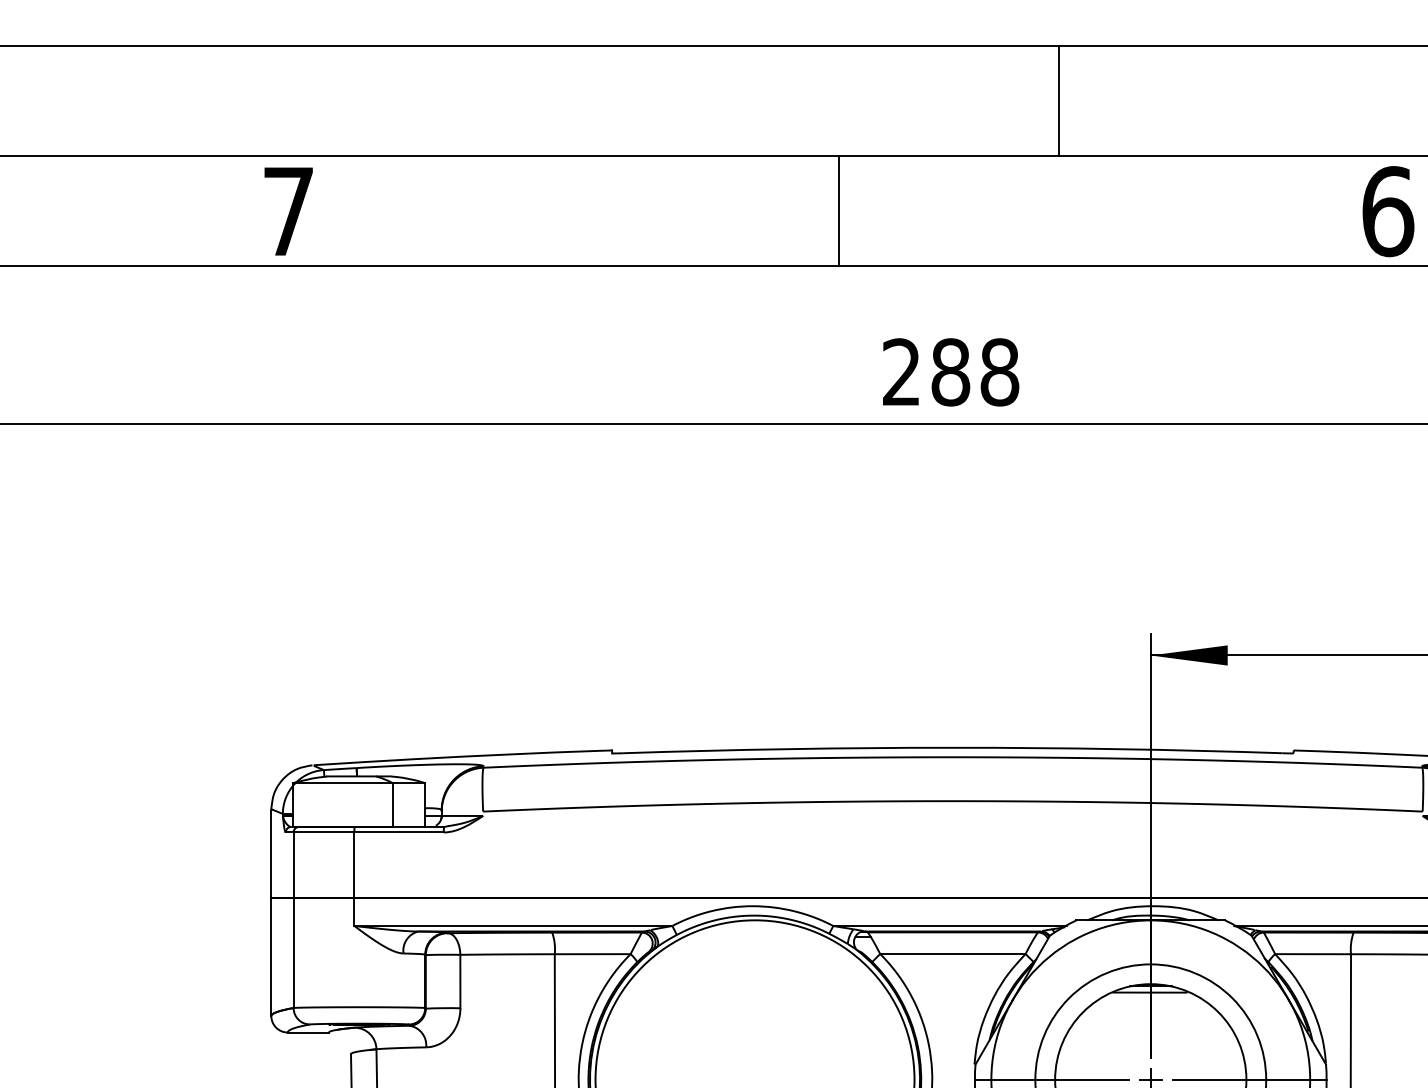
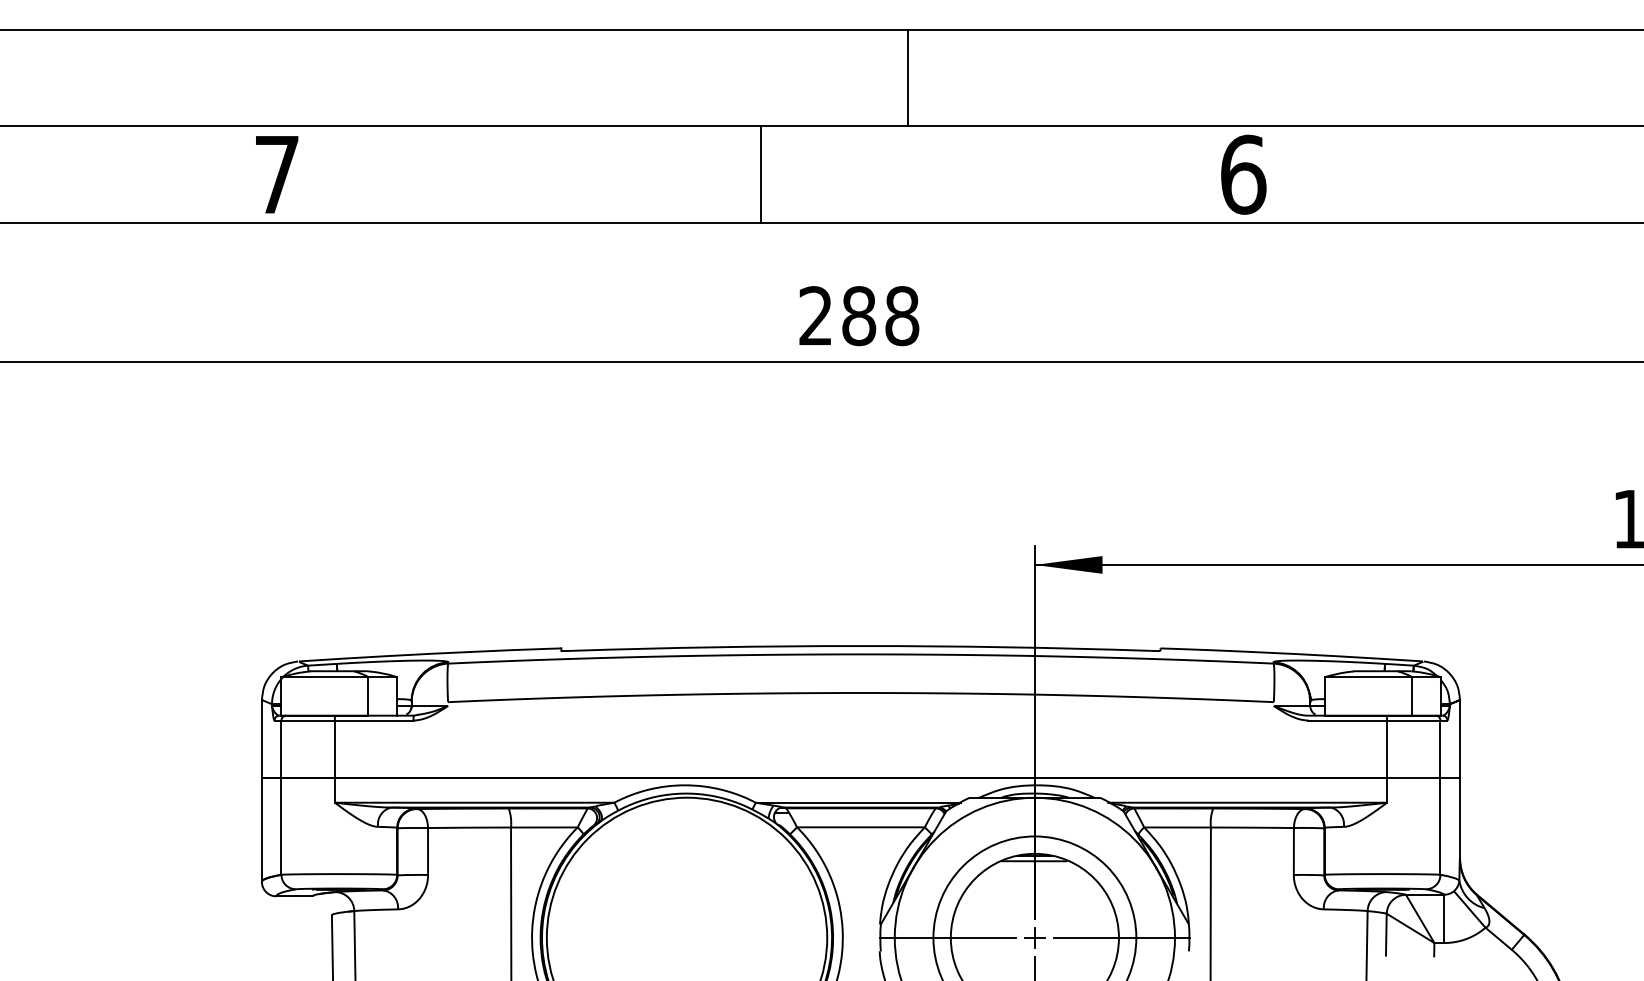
line: (1058, 100) -> (907, 77), moved

